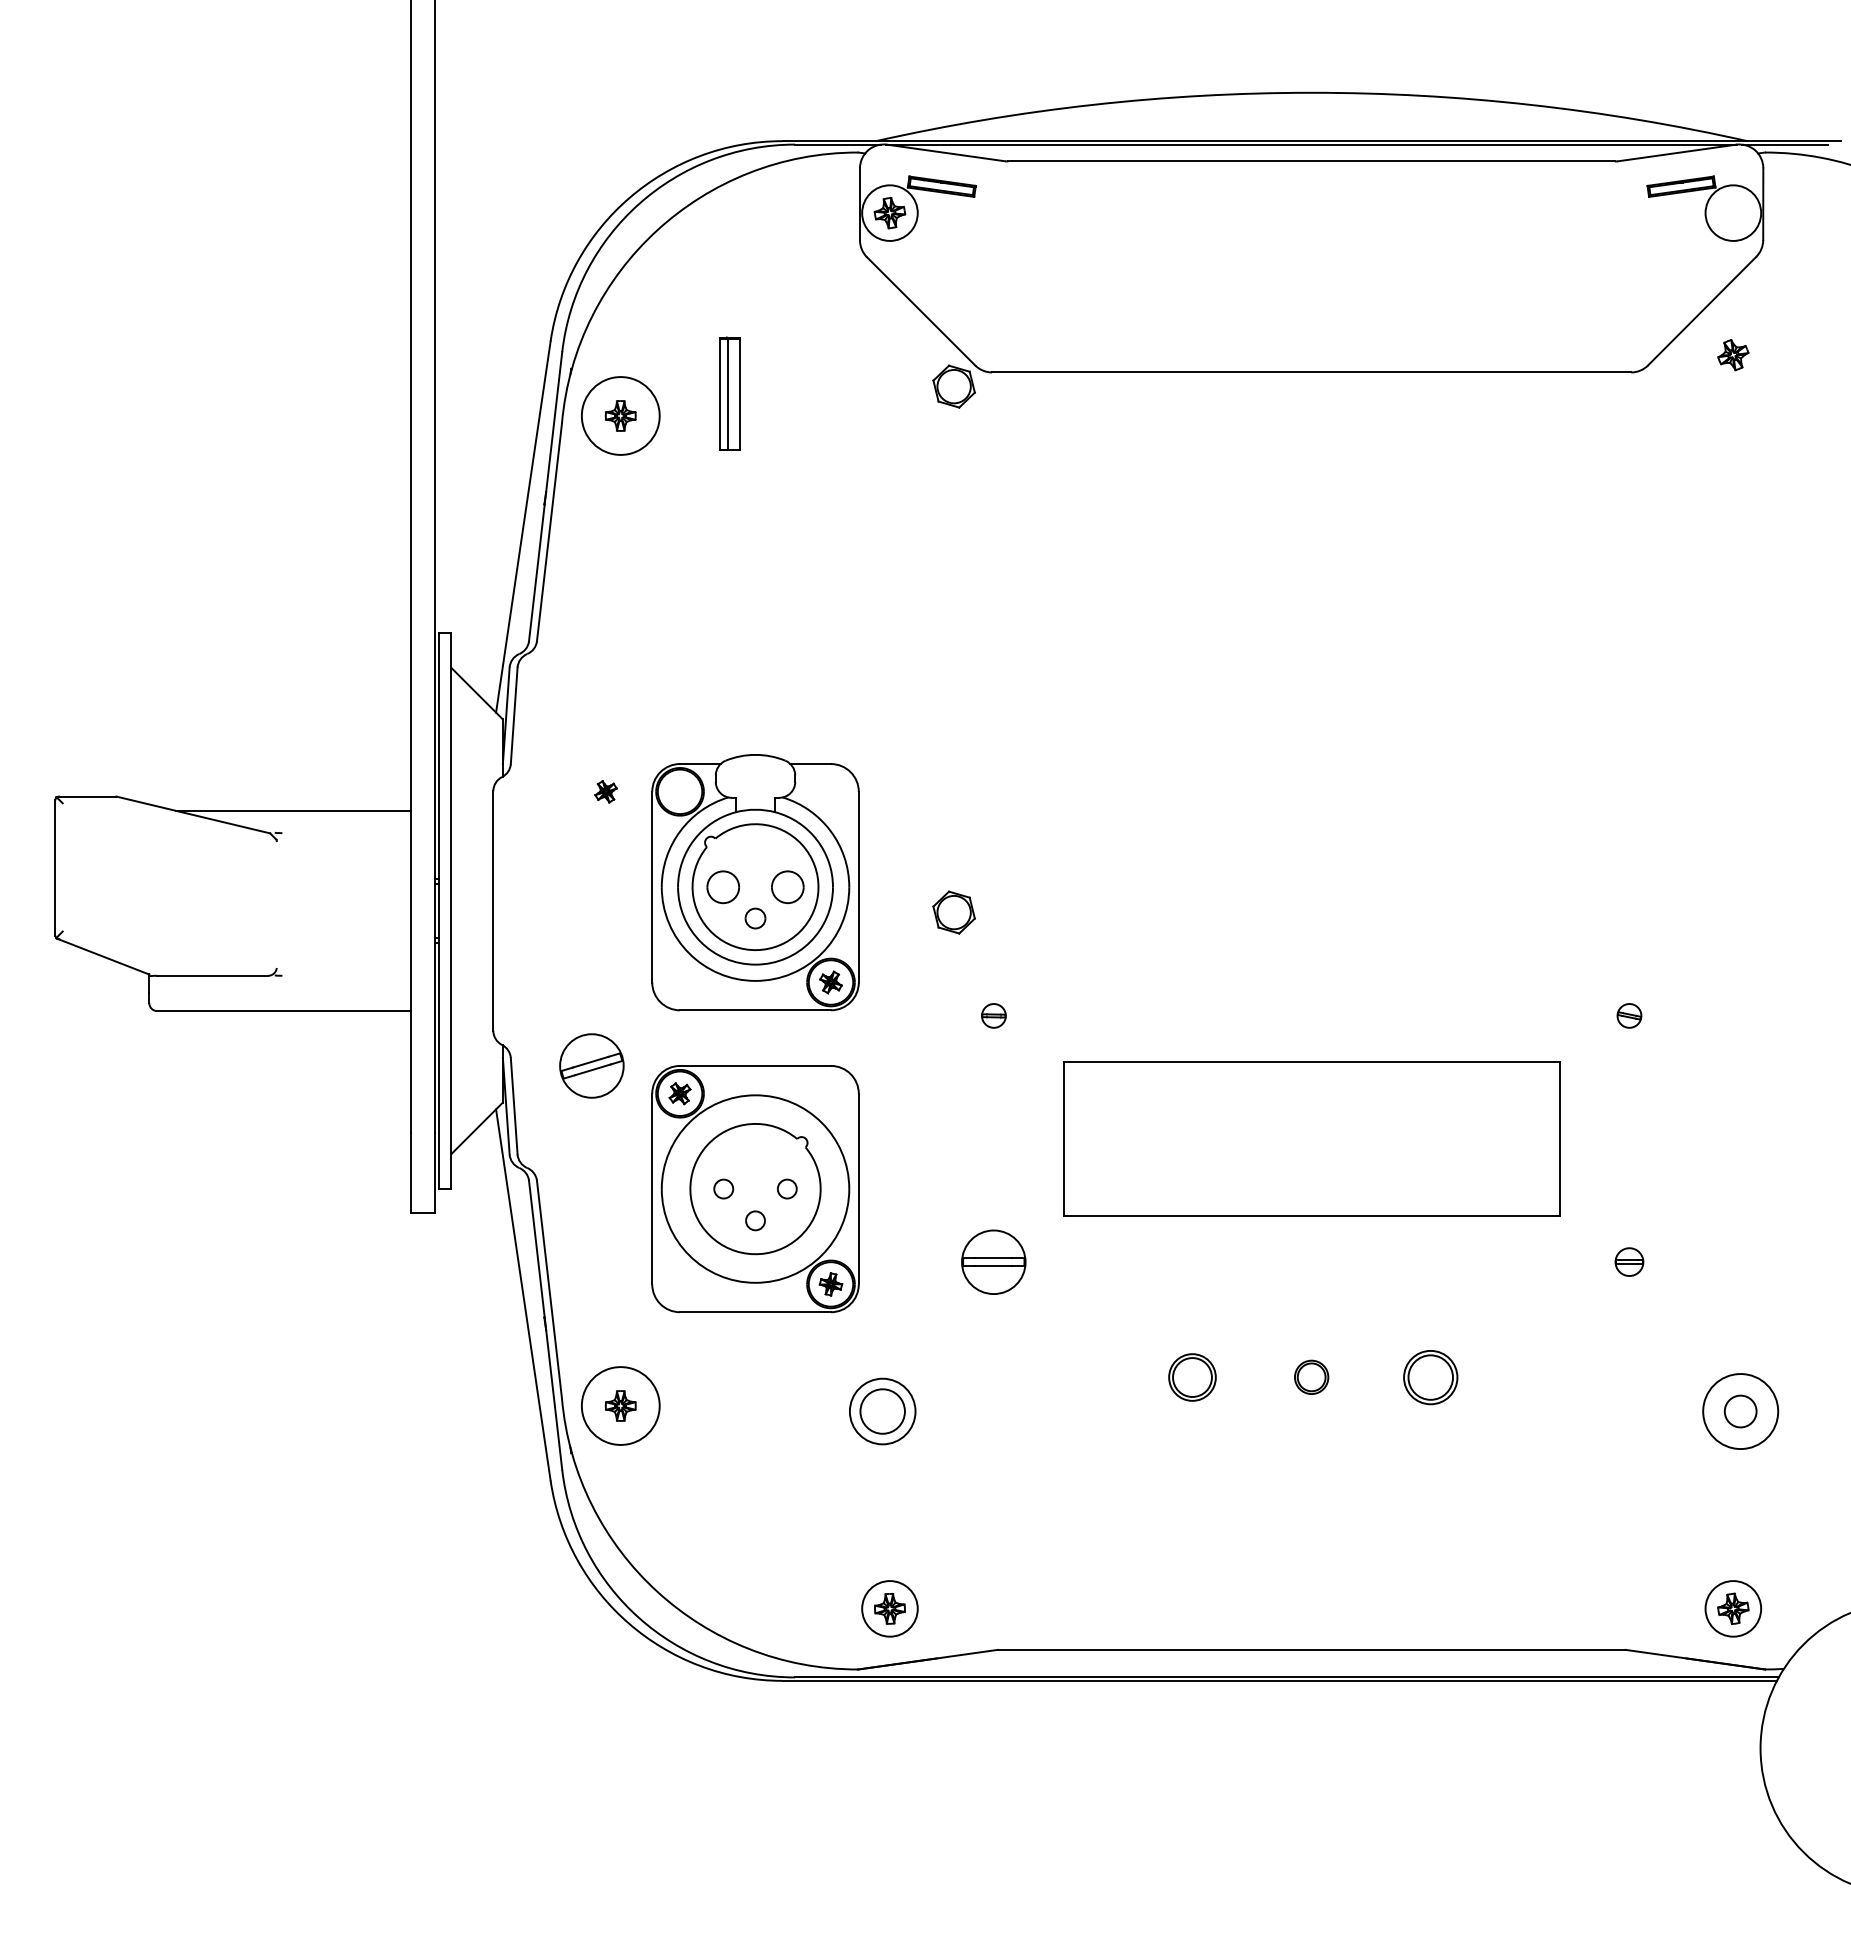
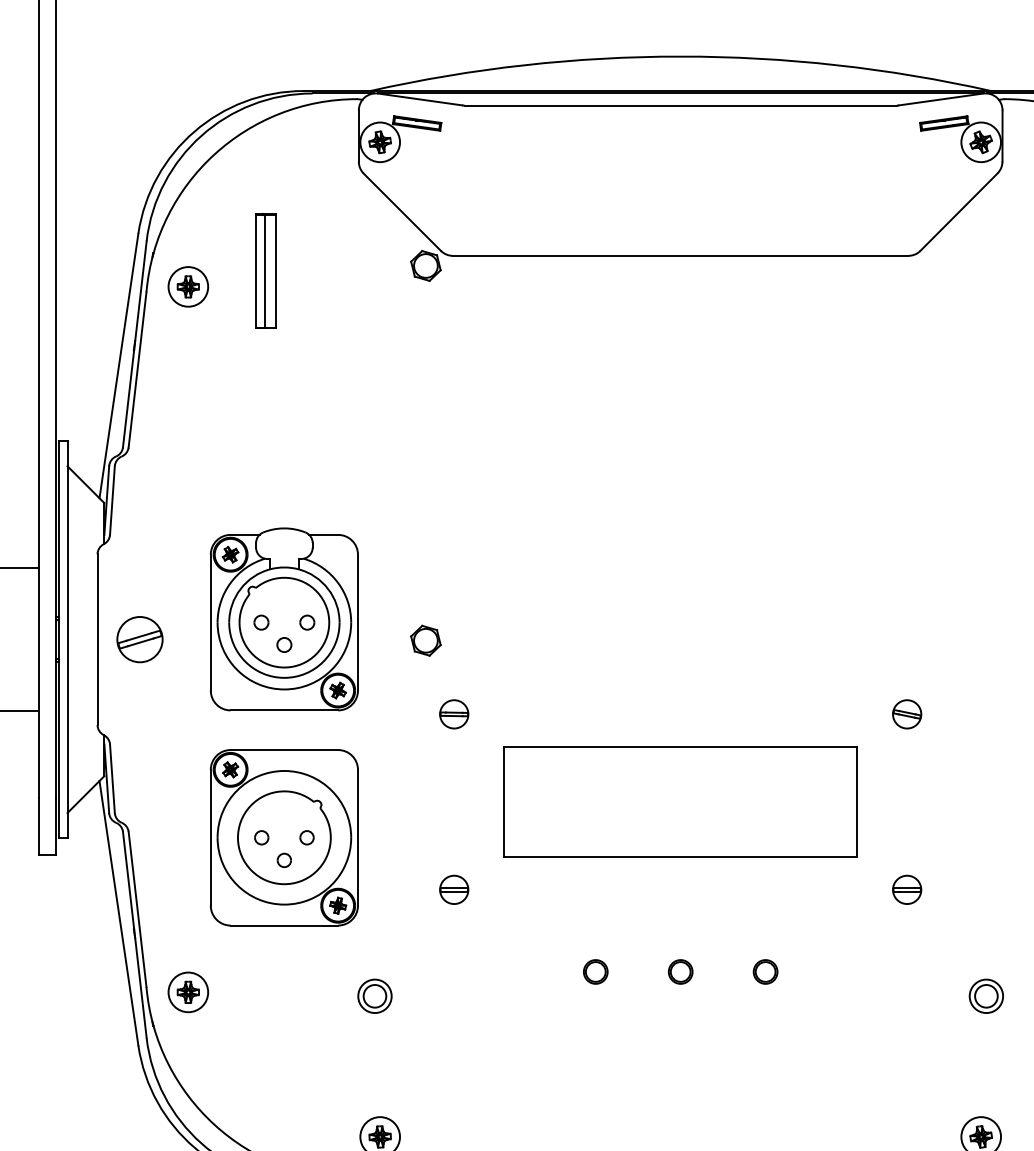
part: (1733, 355) -> (981, 142), moved
part: (729, 393) -> (265, 270), size x1.43
circle: (620, 415) -> (188, 286), size x0.71
part: (605, 791) -> (230, 554), moved
part: (723, 886) -> (261, 622), size x0.62
part: (787, 886) -> (307, 622), size x0.62
part: (993, 1015) -> (453, 714), size x1.67
part: (1629, 1015) -> (907, 714), size x1.67
part: (591, 1065) -> (139, 639), moved
part: (993, 1261) -> (453, 889), size x0.62
part: (1629, 1261) -> (907, 889), size x1.43
part: (1192, 1376) -> (595, 971), size x0.71
part: (1430, 1376) -> (765, 971), size x0.62
circle: (620, 1405) -> (188, 992), size x0.71
part: (882, 1411) -> (374, 996), size x0.71
circle: (1740, 1411) -> (986, 996), size x0.62

